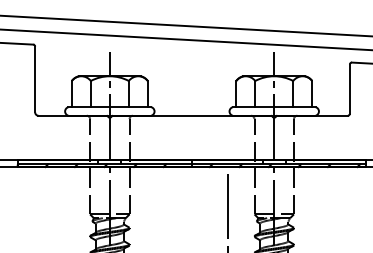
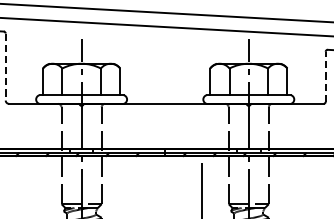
line: (35, 79) -> (6, 67), solid -> dashed
line: (349, 89) -> (325, 77), solid -> dashed

